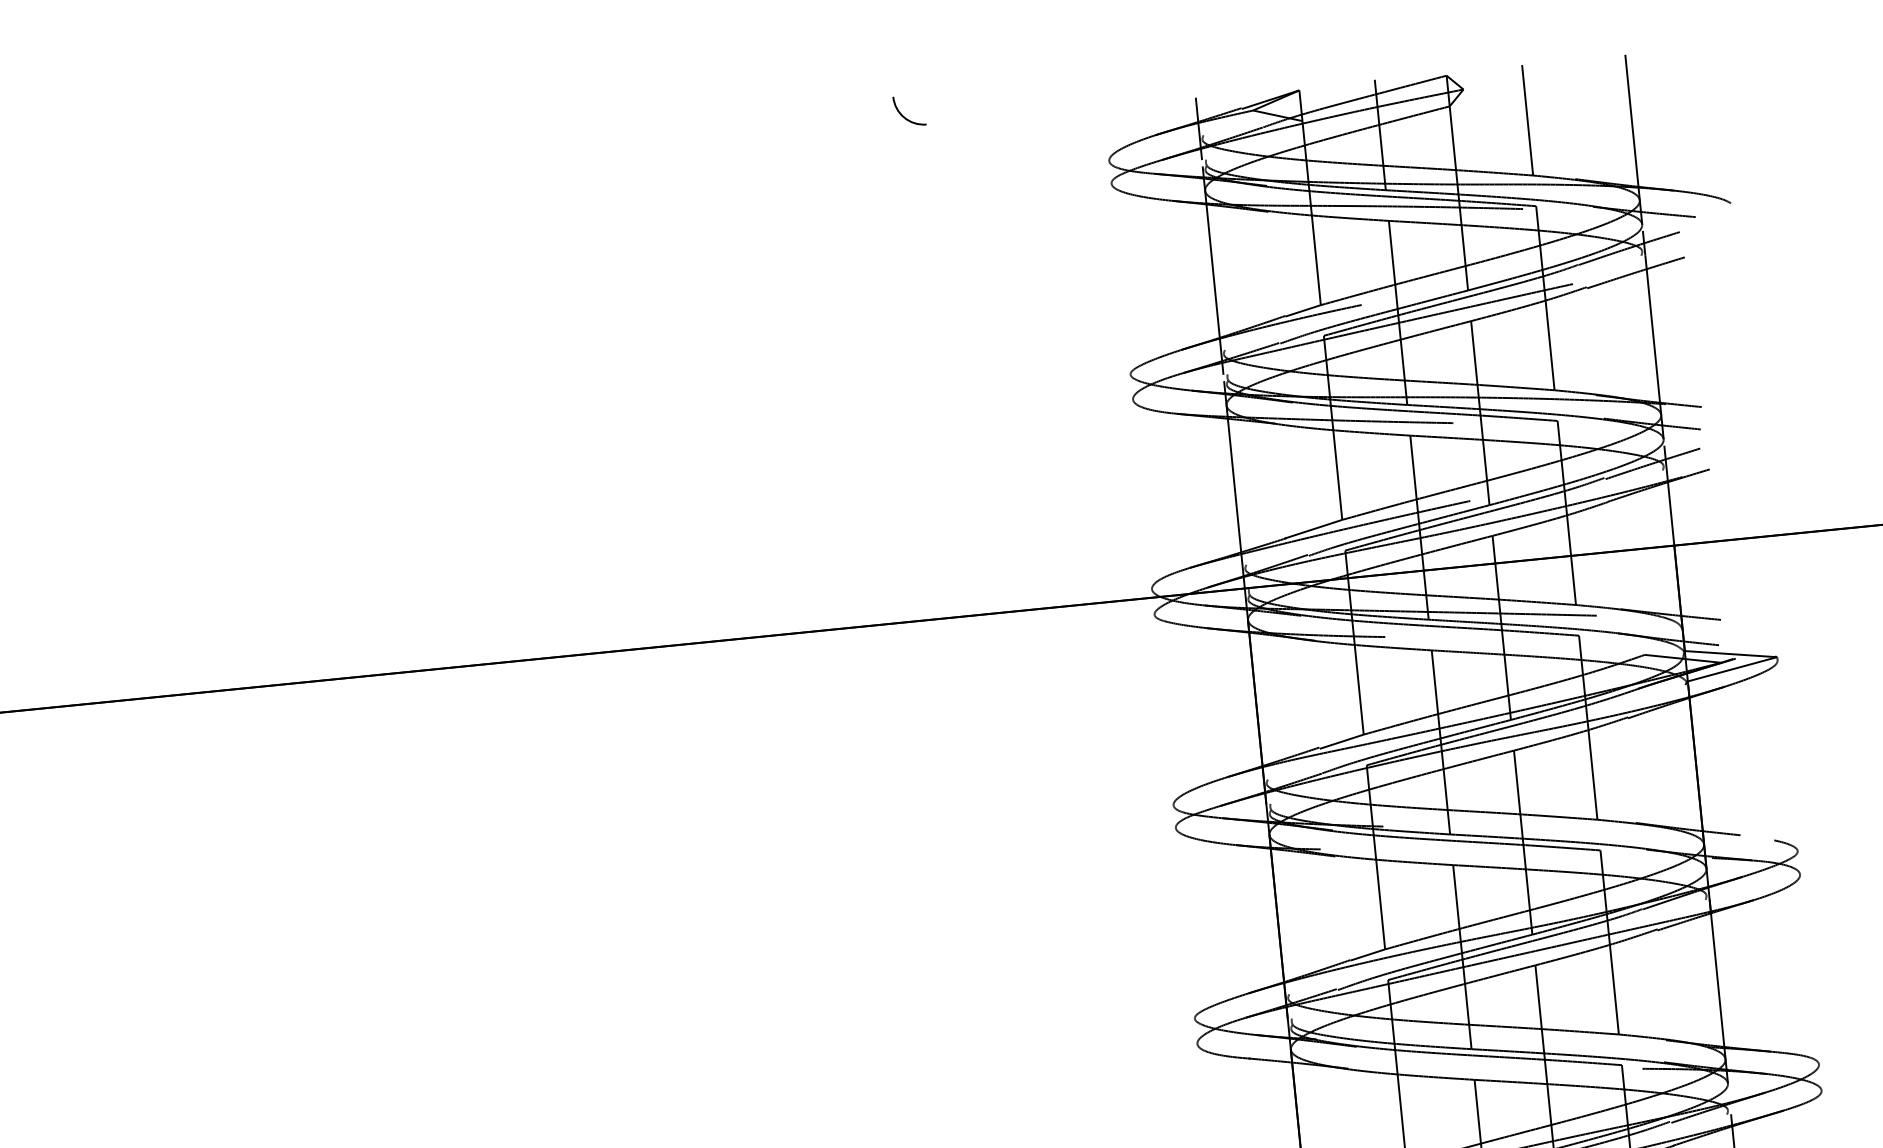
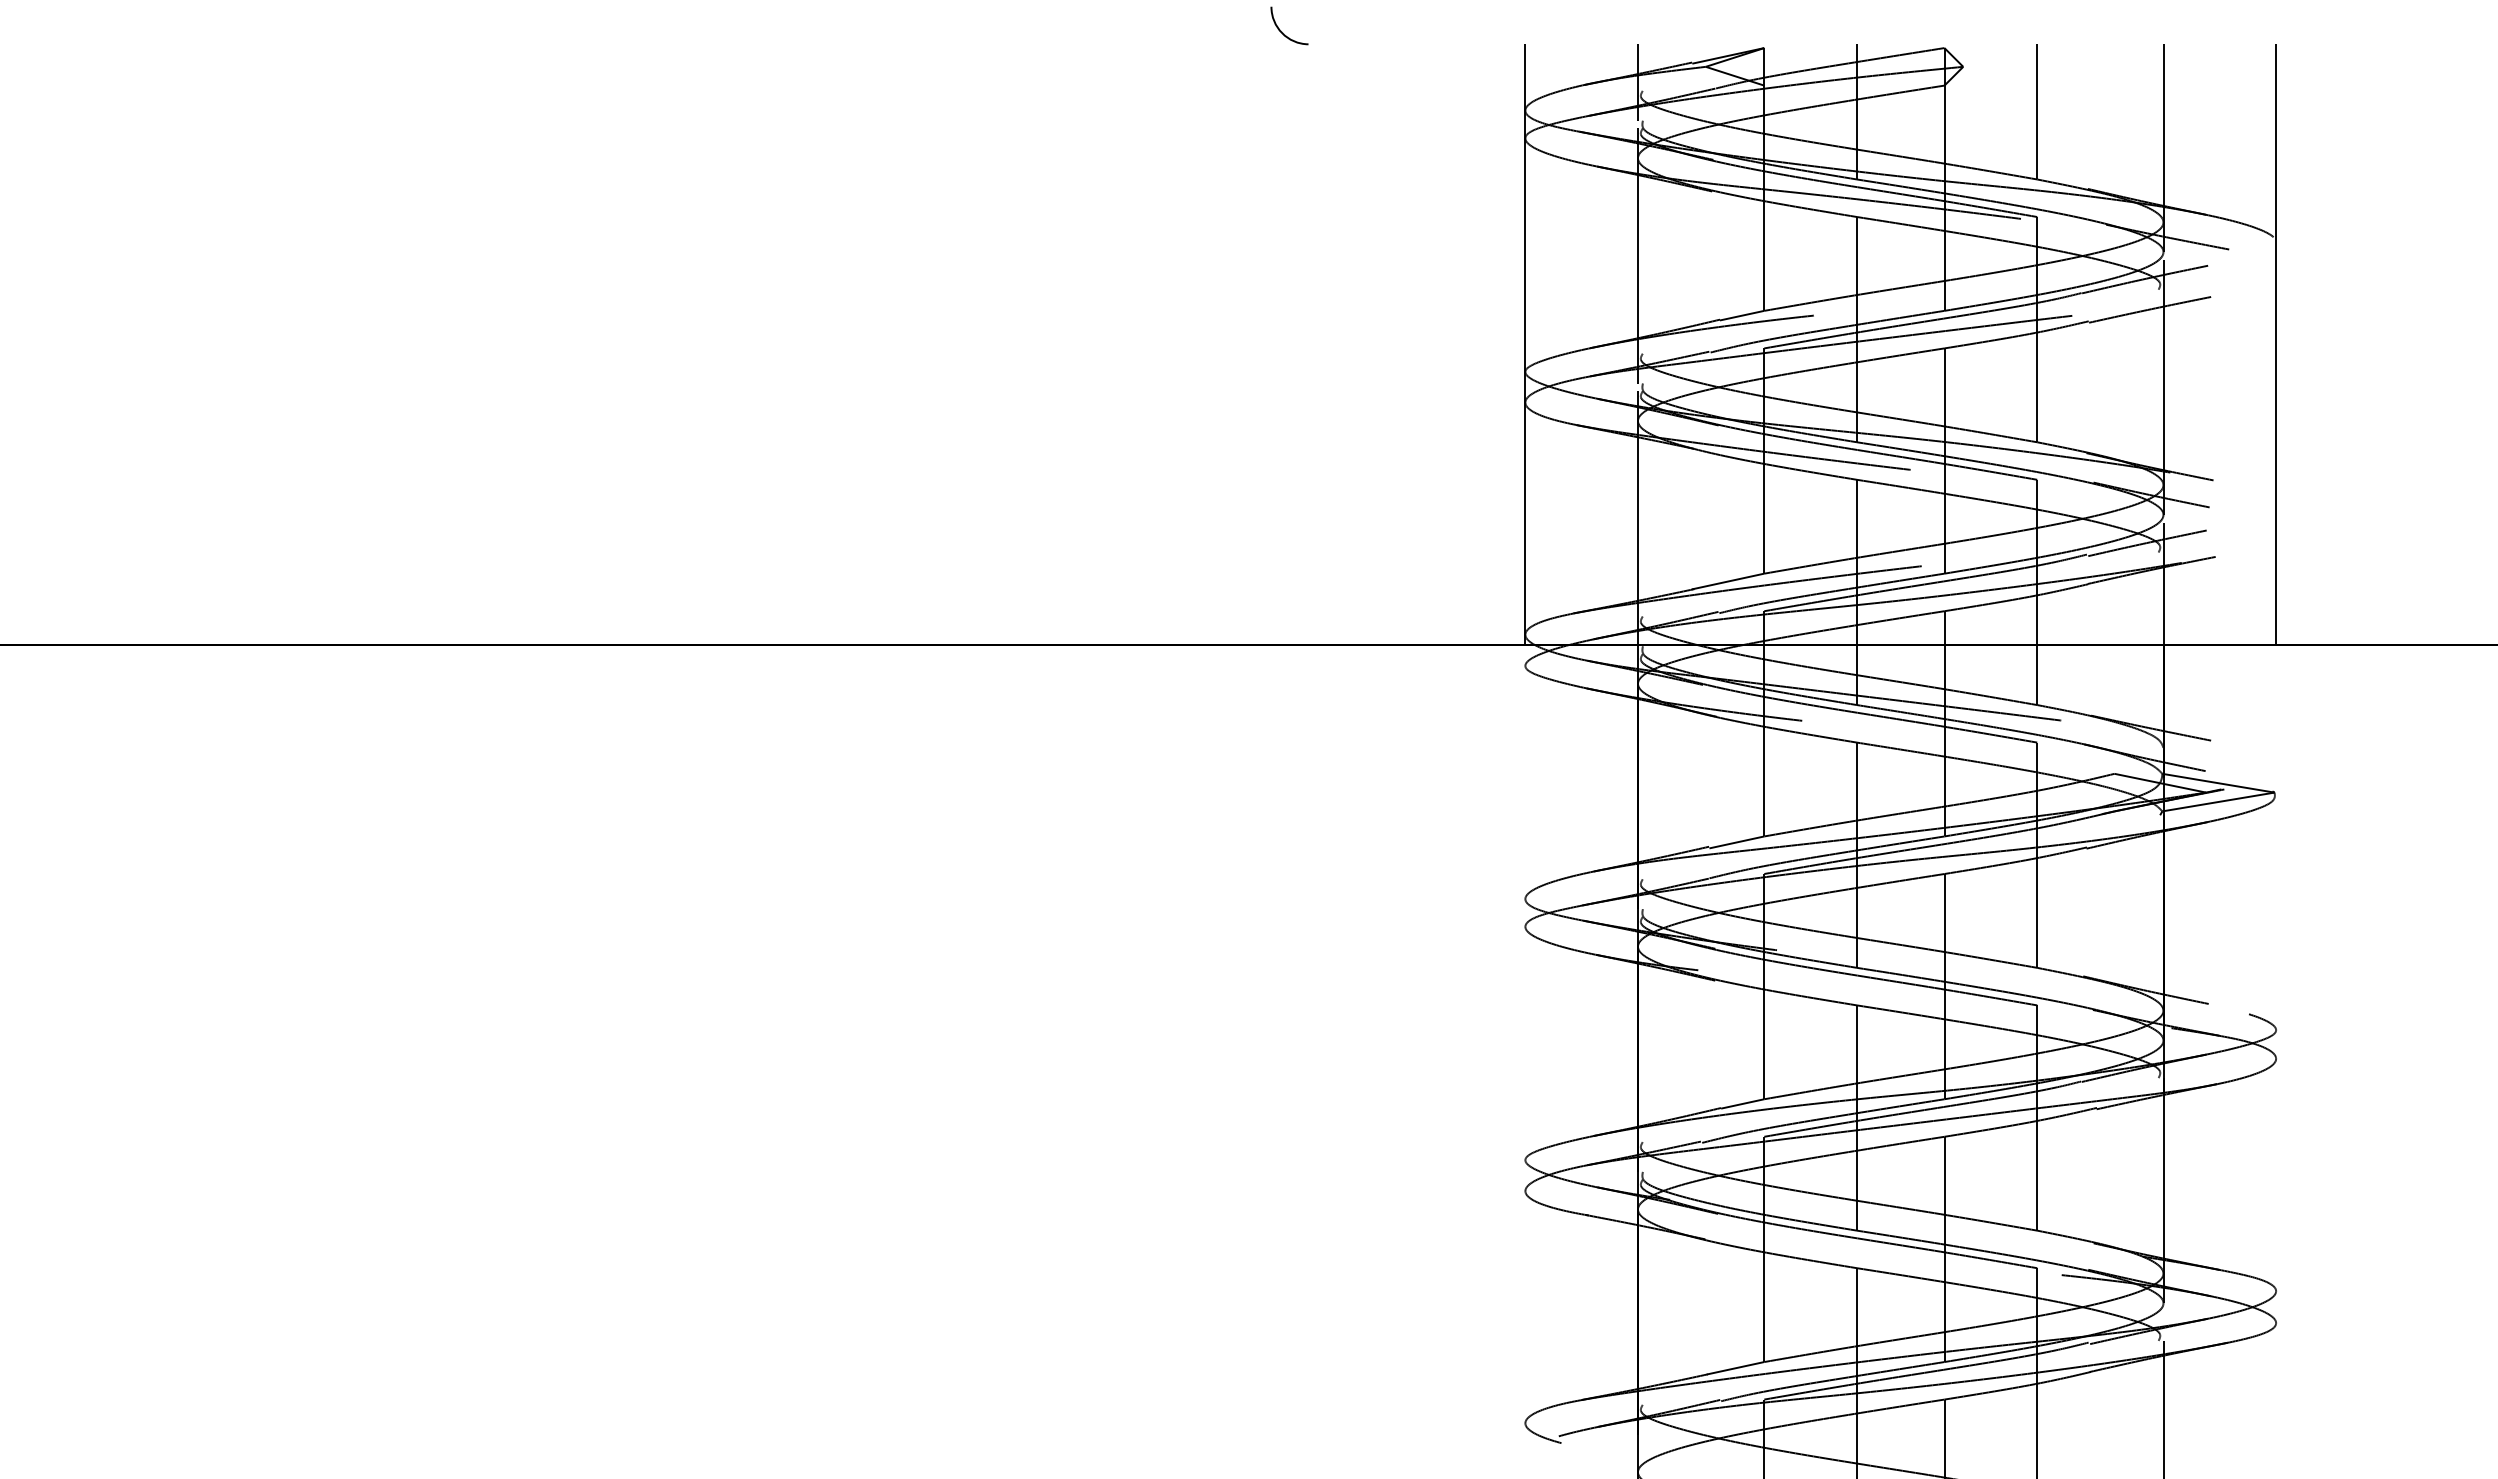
line: (1742, 290) -> (2276, 344), added
line: (1128, 352) -> (1525, 344), added

